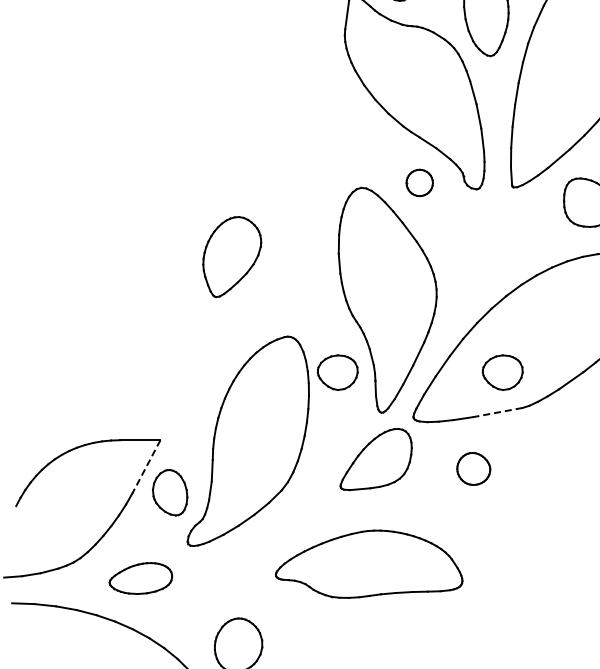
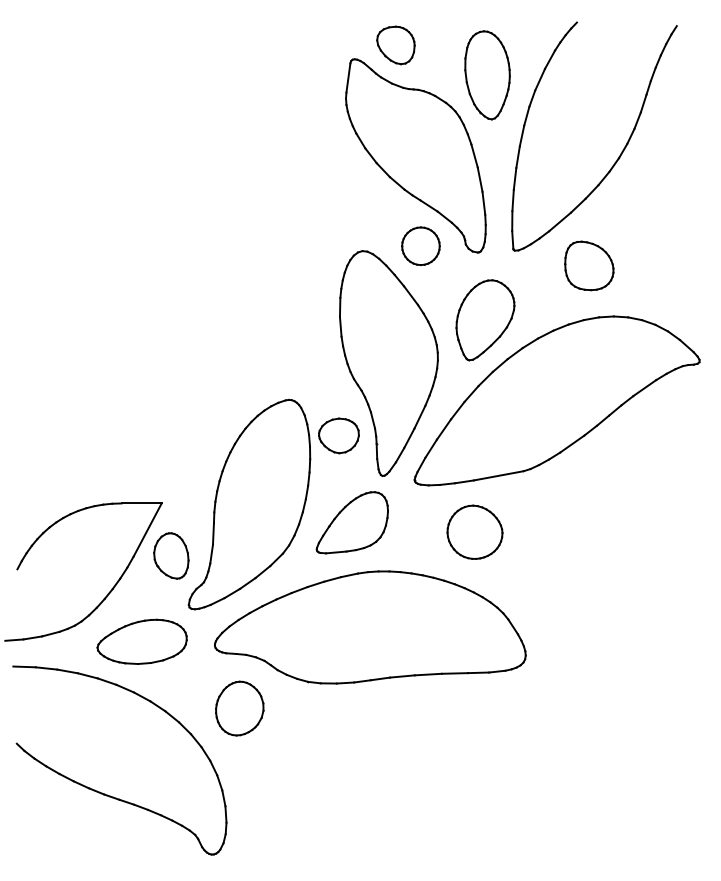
part: (419, 182) -> (420, 245), size x1.43
part: (232, 257) -> (485, 320), moved
part: (502, 372) -> (503, 435), removed
line: (497, 412) -> (498, 475), dashed -> solid
part: (375, 459) -> (351, 522), moved
line: (146, 467) -> (147, 530), dashed -> solid
part: (473, 468) -> (474, 531), size x1.67
part: (369, 564) -> (370, 627), size x1.67
part: (140, 578) -> (141, 641), size x1.43

